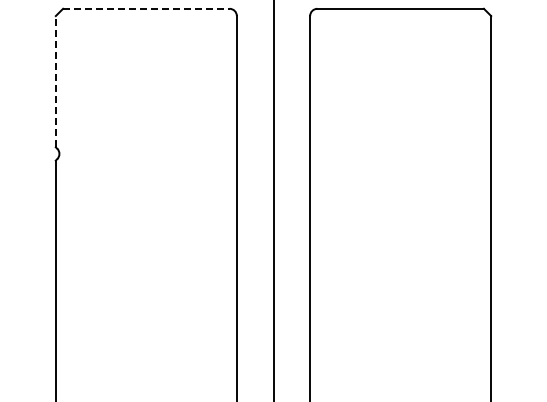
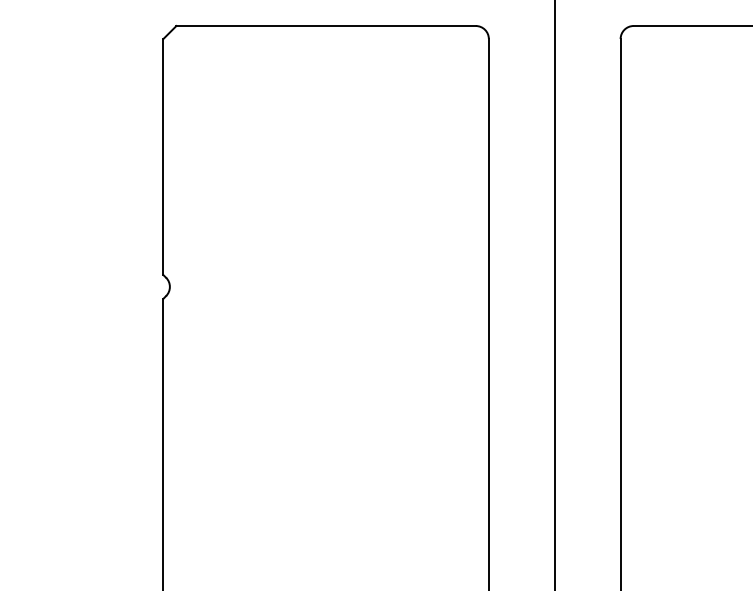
line: (146, 8) -> (326, 25), dashed -> solid
line: (55, 81) -> (162, 156), dashed -> solid

